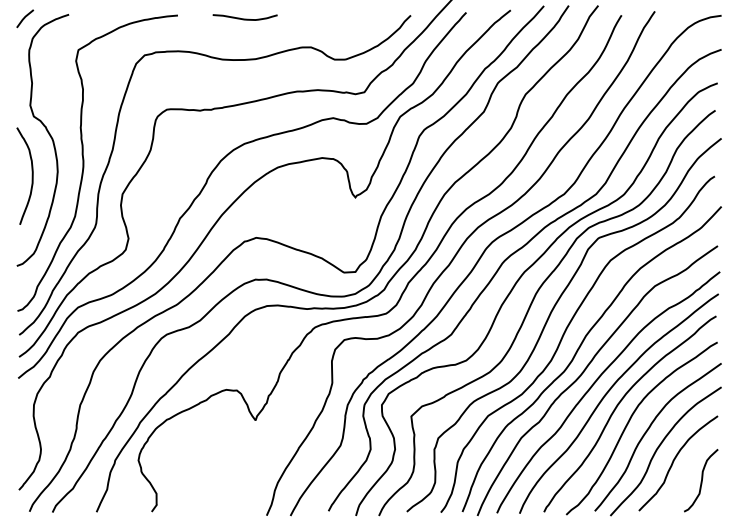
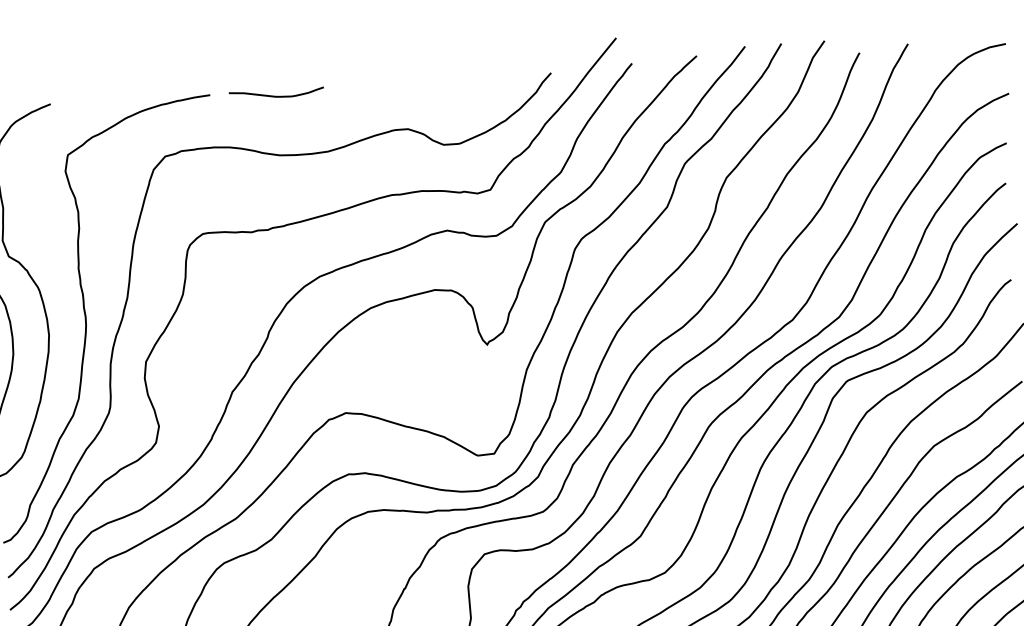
curve: (244, 18) -> (275, 95), moved

